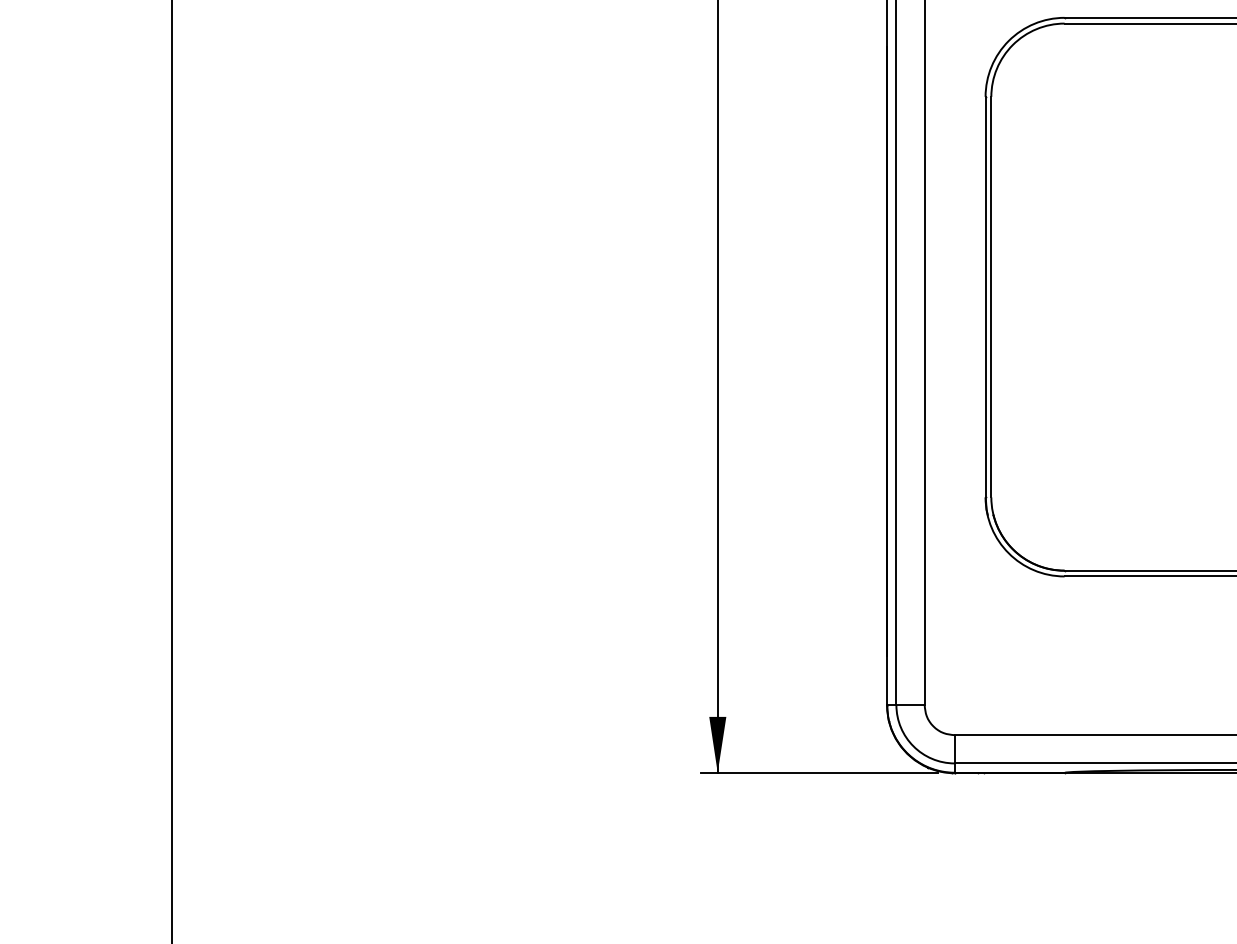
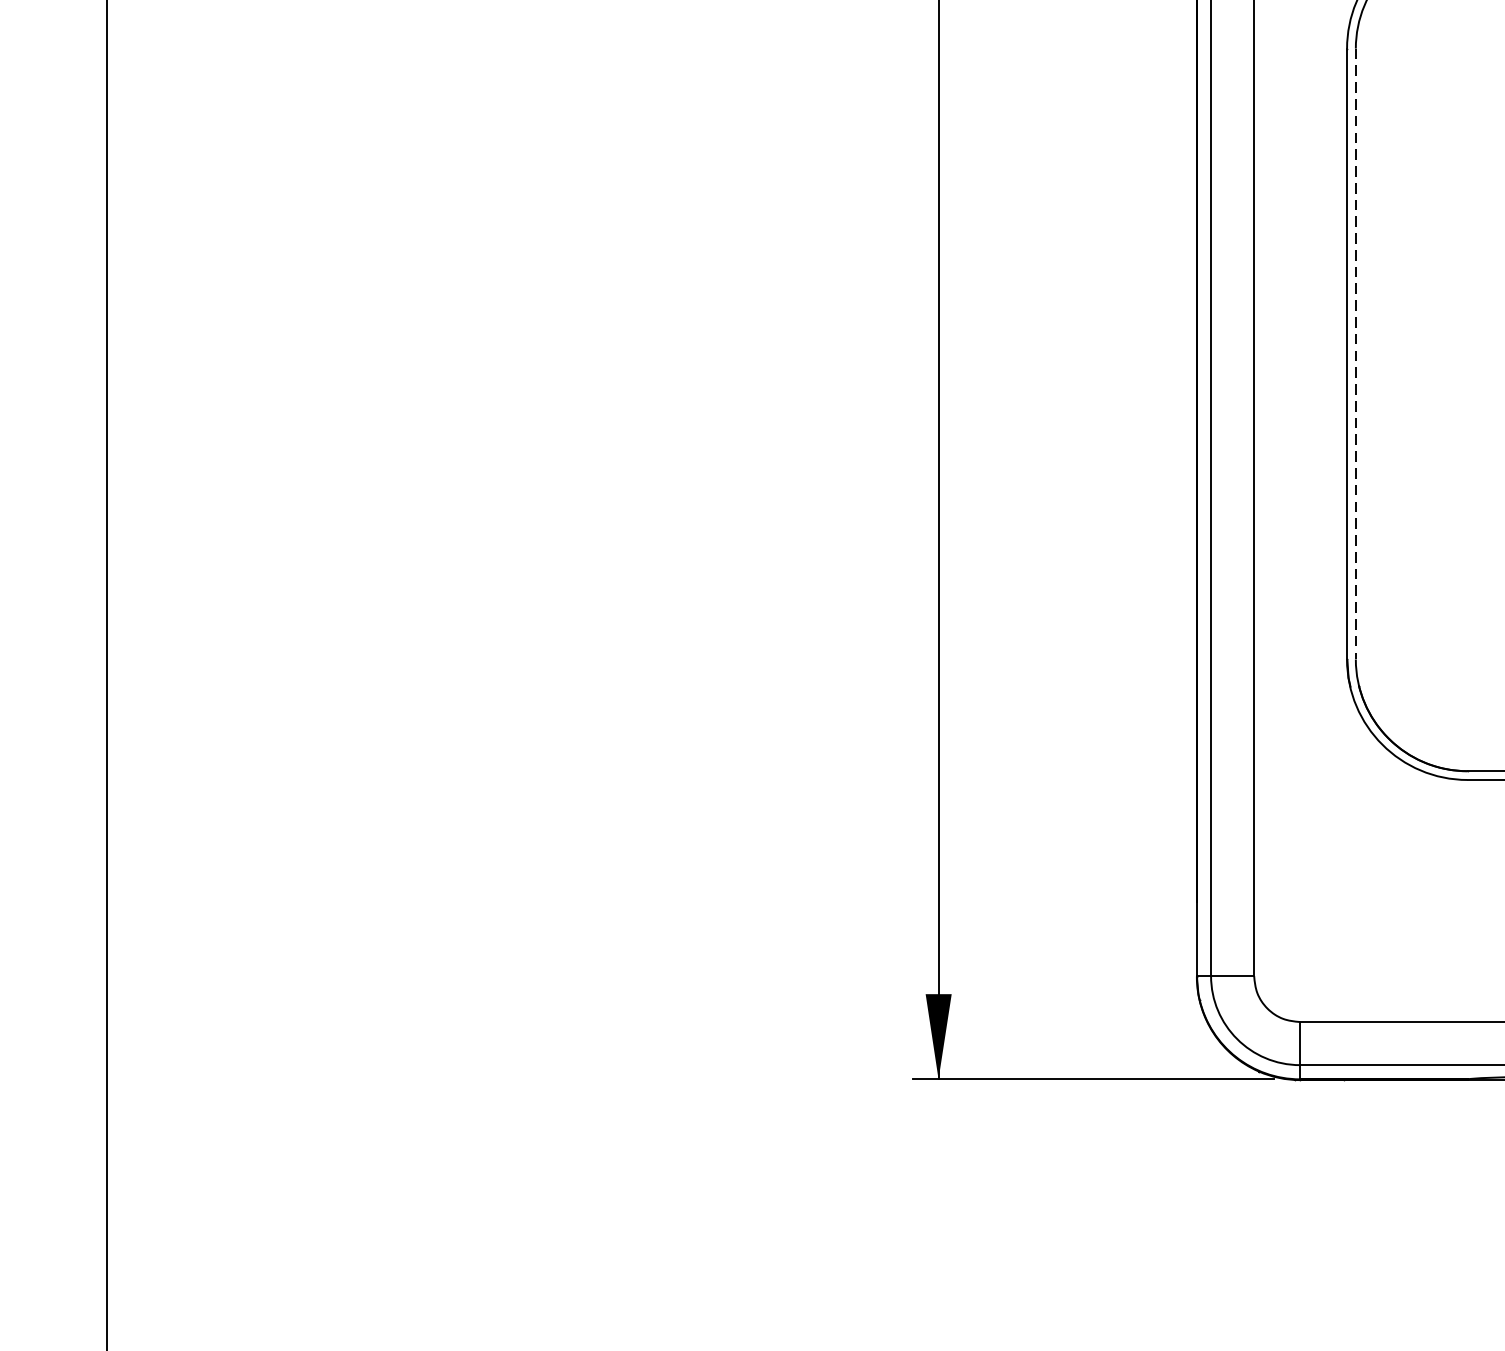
line: (991, 297) -> (1356, 354), solid -> dashed

